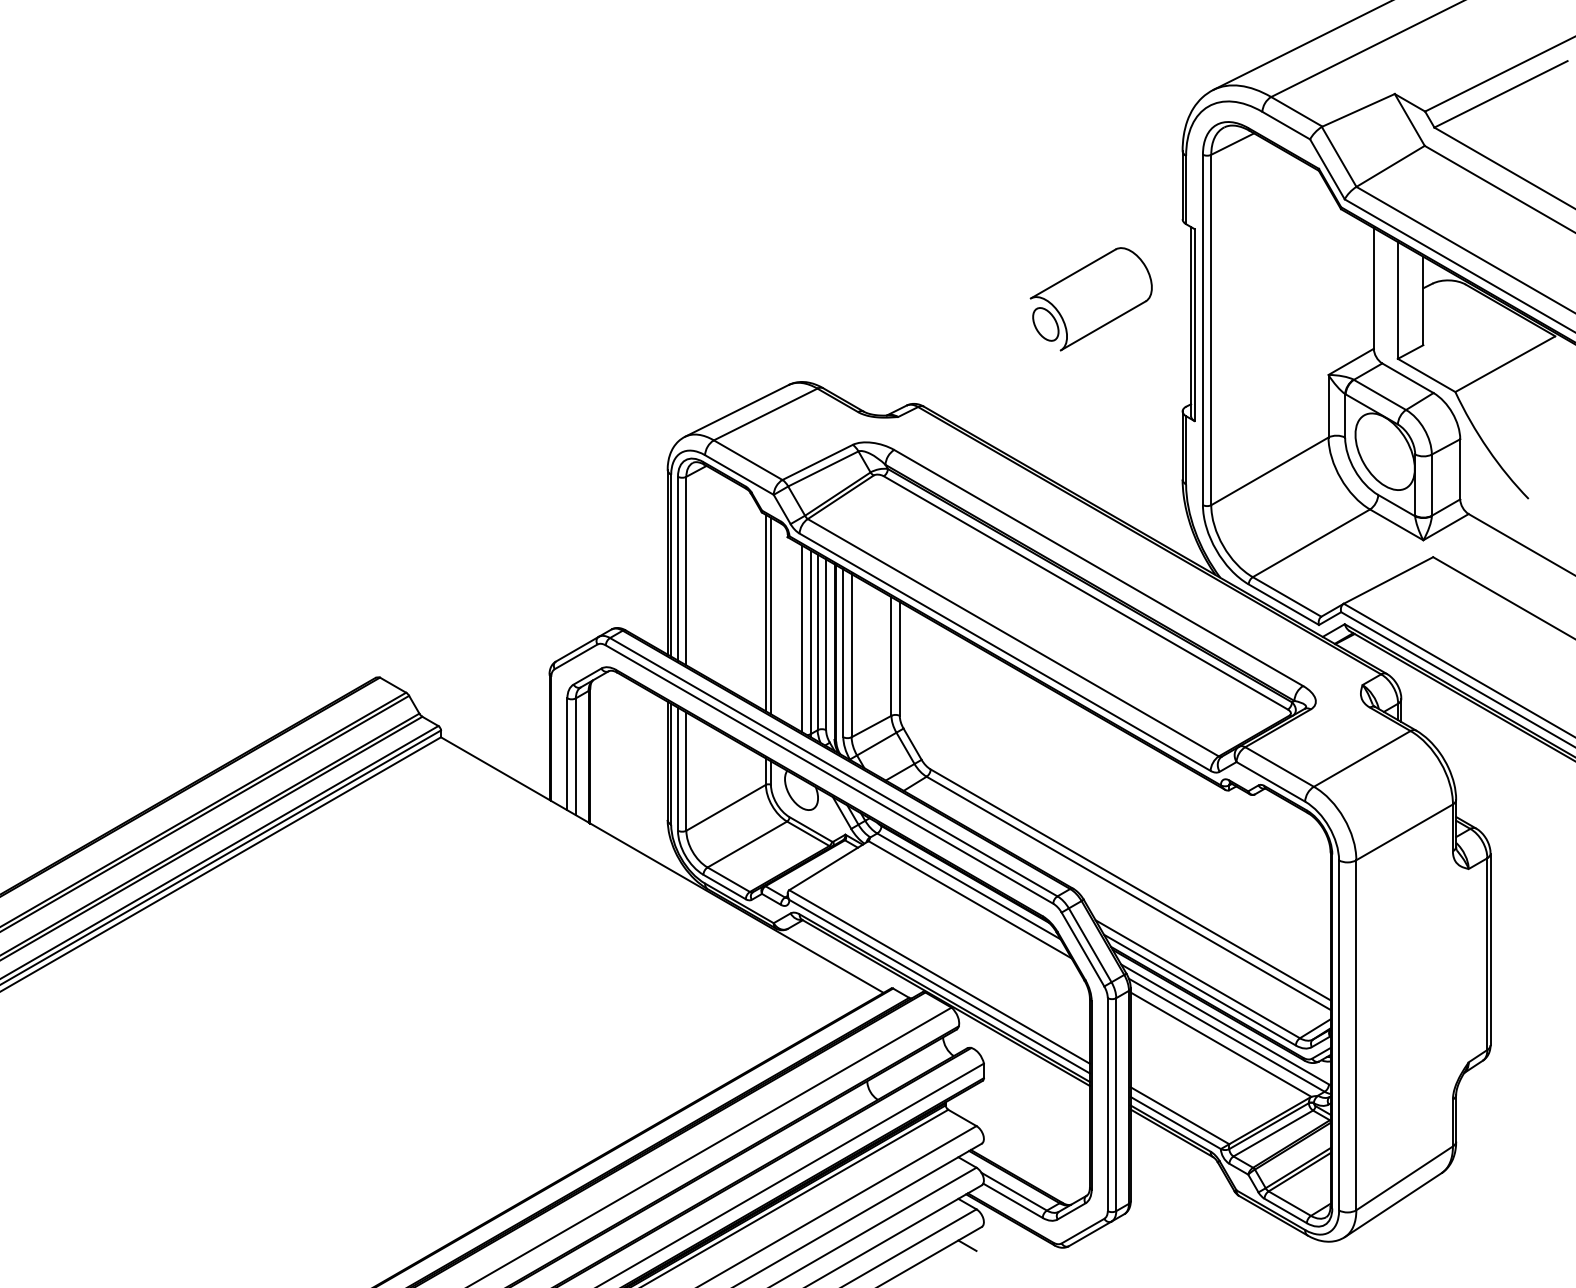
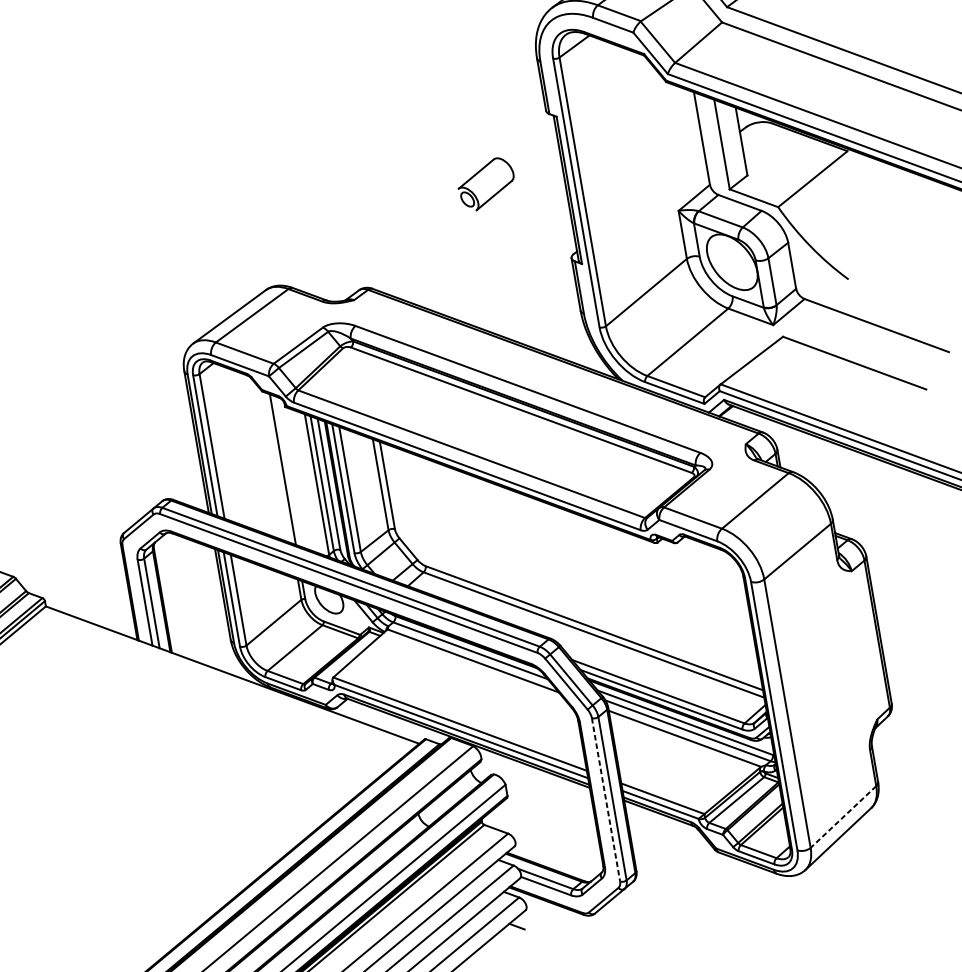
part: (1090, 299) -> (486, 184), size x0.6
line: (765, 612) -> (278, 467), removed
line: (802, 638) -> (310, 482), removed
line: (1107, 1105) -> (605, 800), solid -> dashed
line: (1404, 1178) -> (843, 817), solid -> dashed

